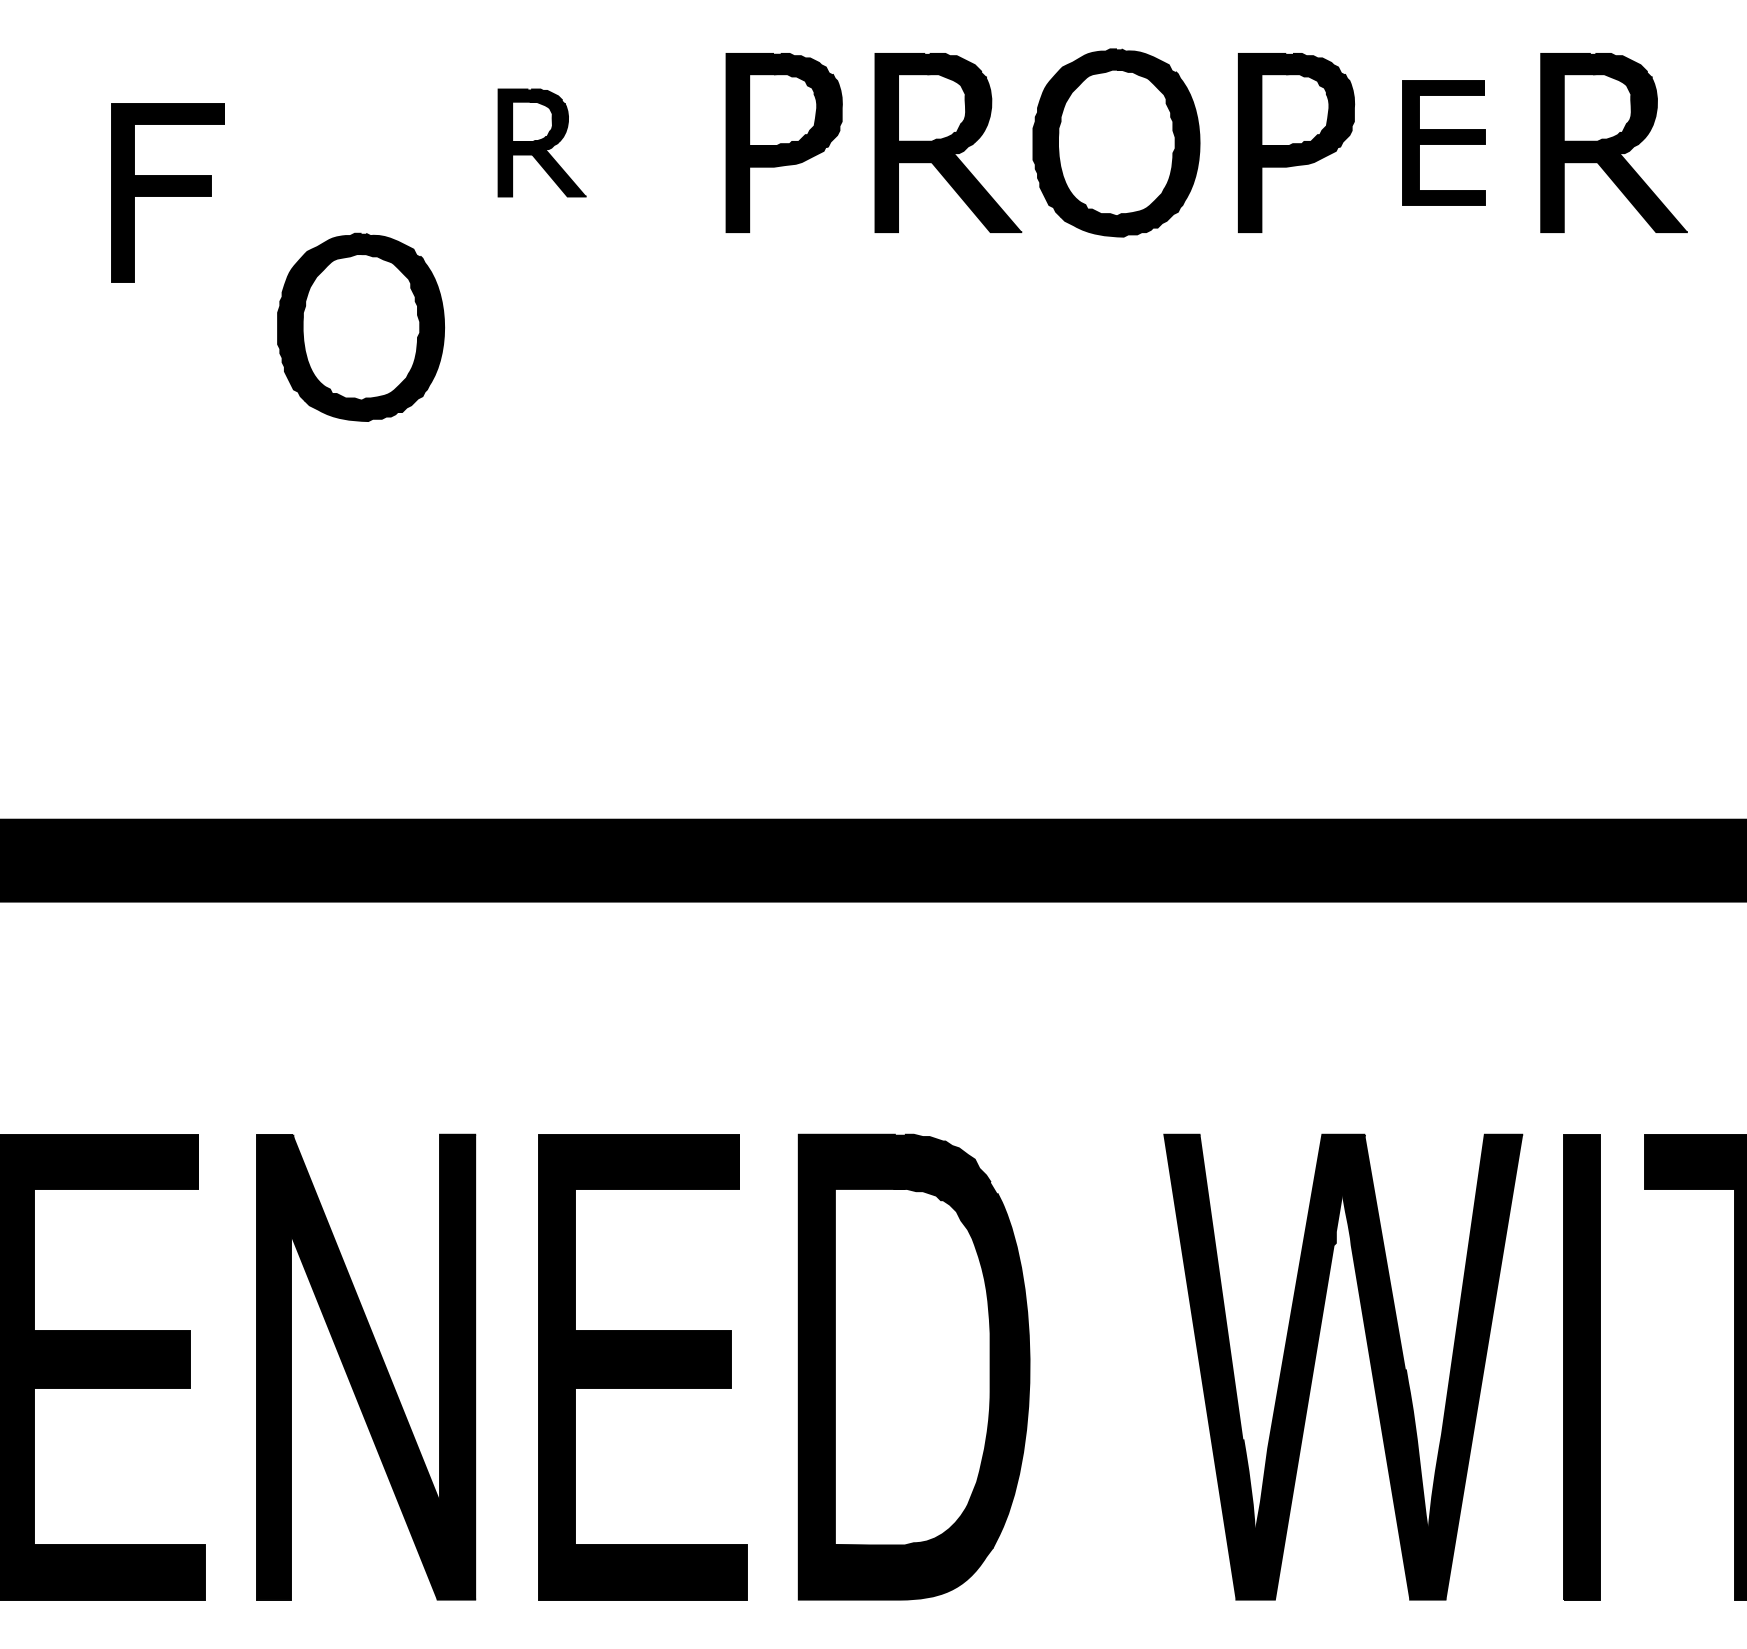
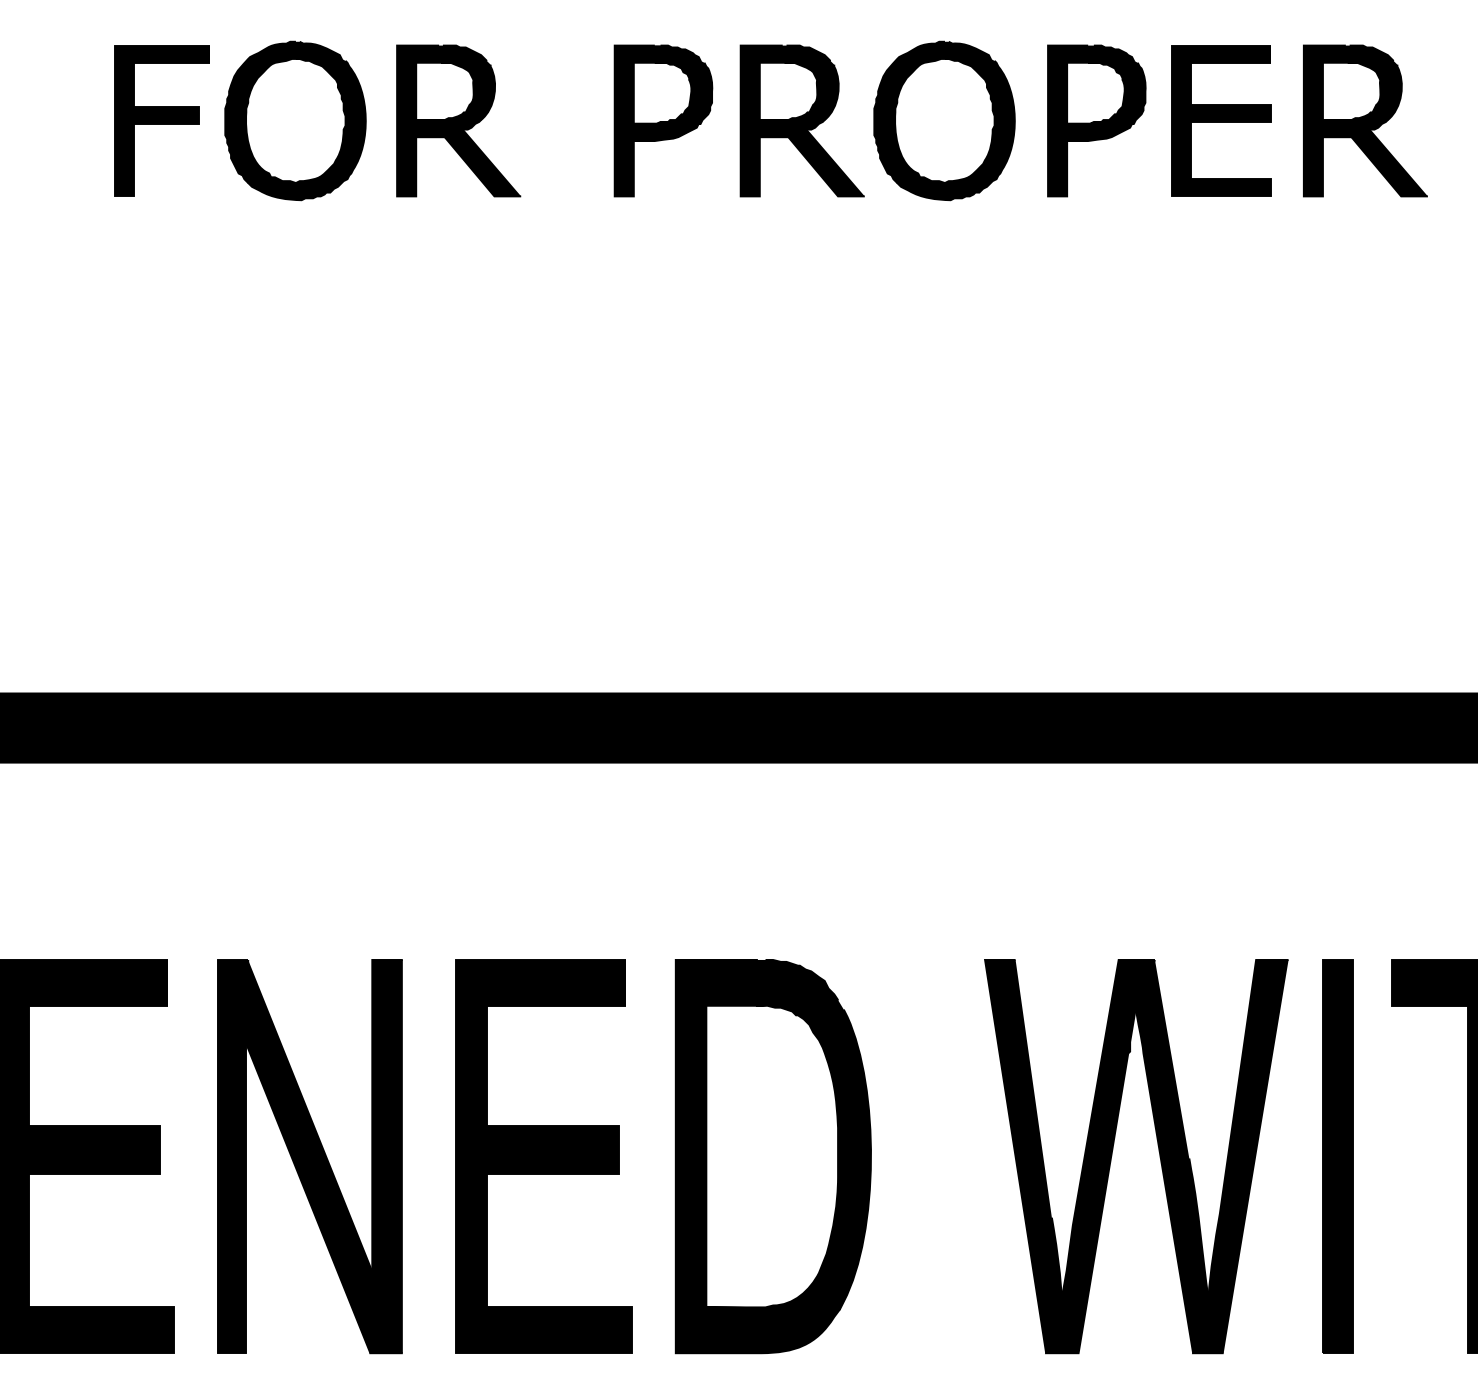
part: (541, 142) -> (458, 120), size x1.67
part: (1443, 142) -> (1221, 120), size x1.43
part: (167, 192) -> (161, 120), moved
part: (361, 326) -> (295, 120), moved

